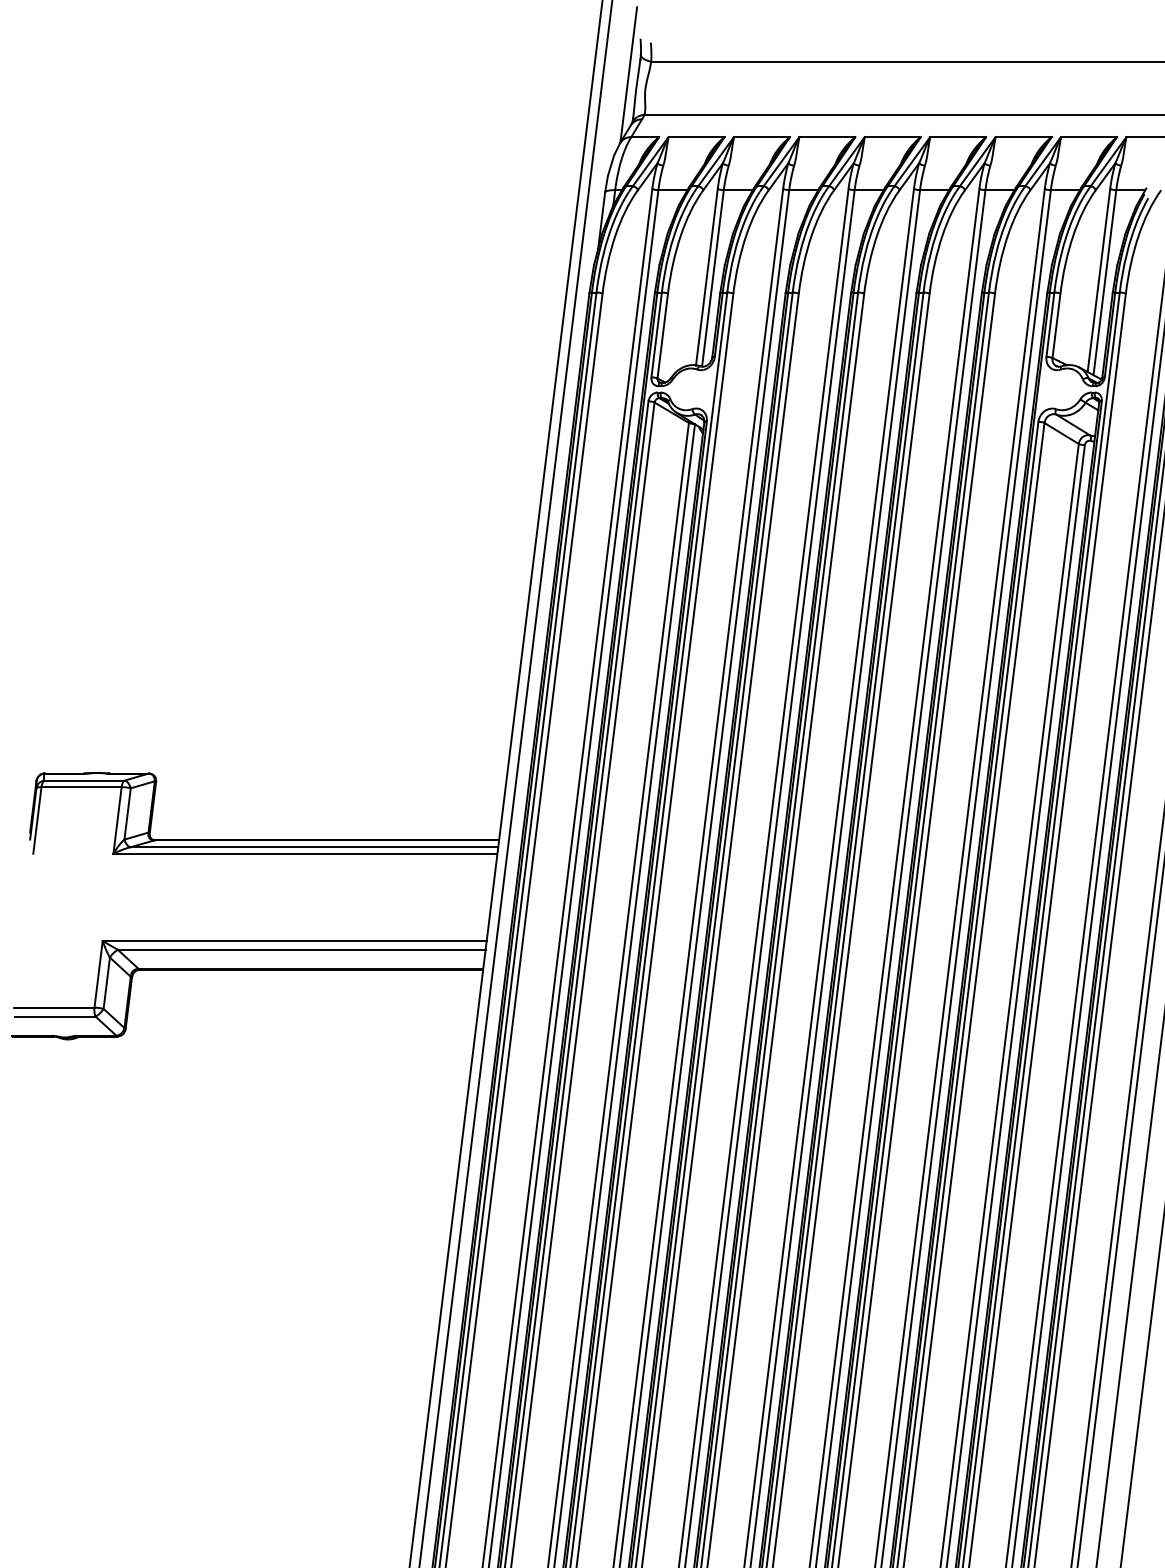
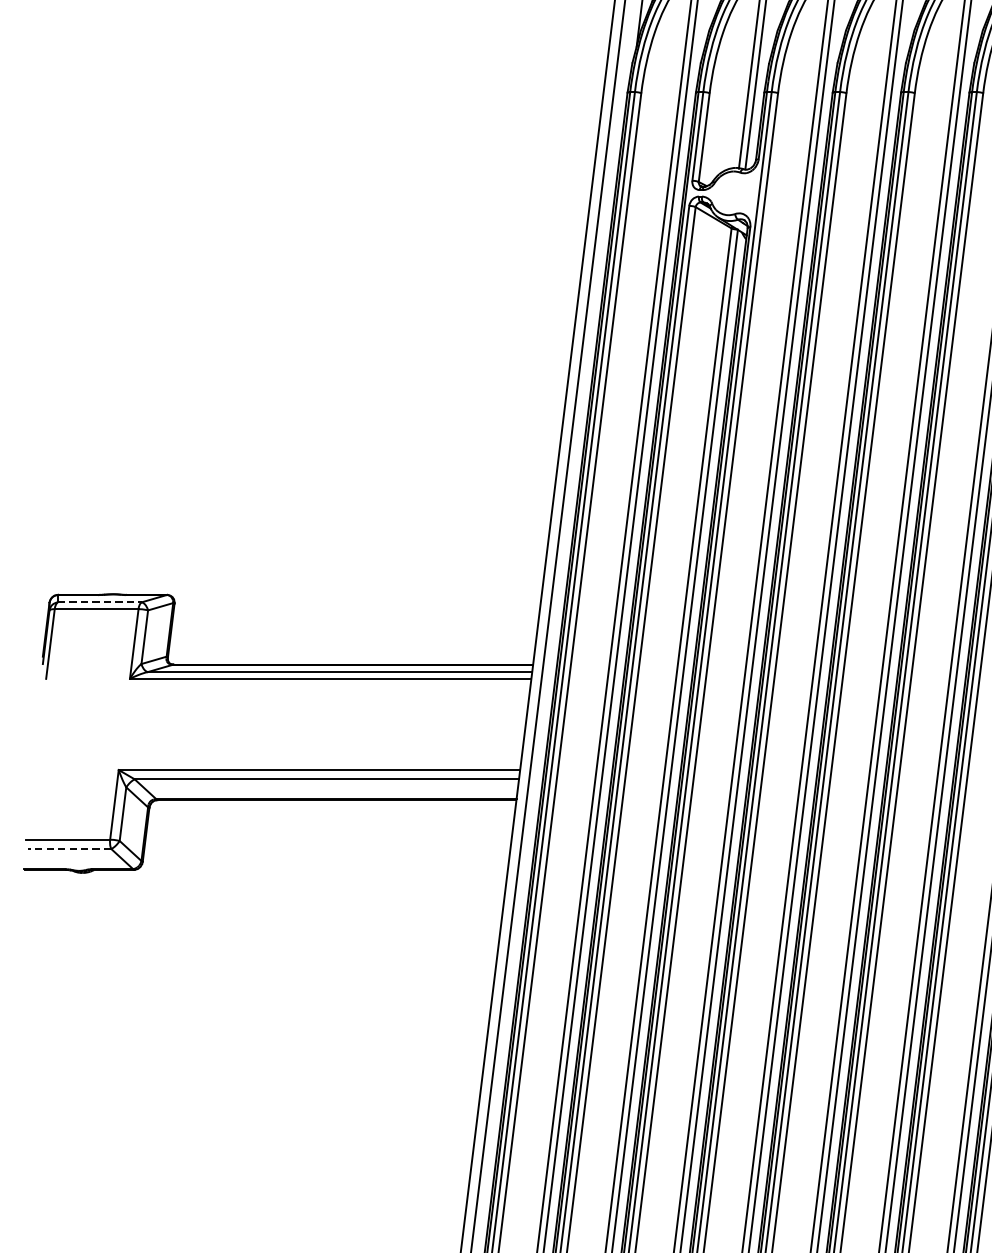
line: (85, 780) -> (100, 602), solid -> dashed
line: (55, 1016) -> (69, 848), solid -> dashed

